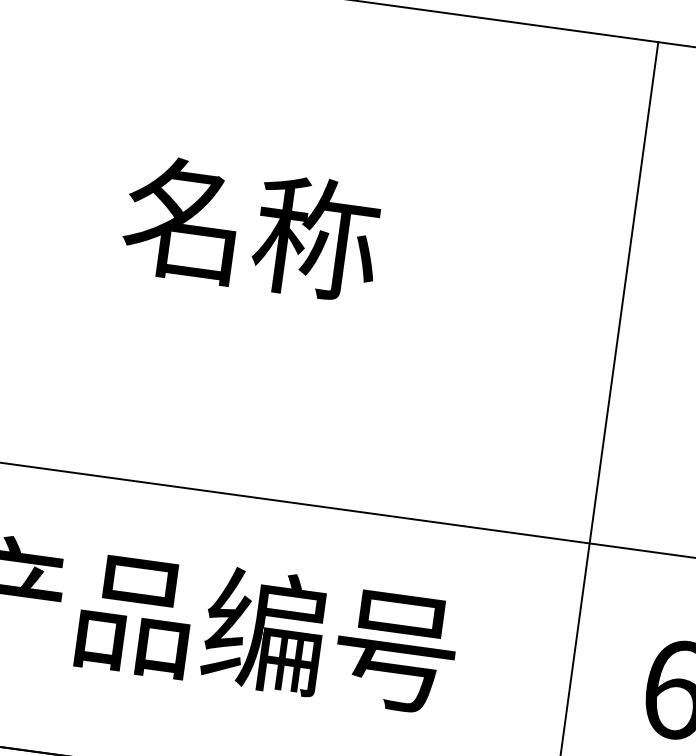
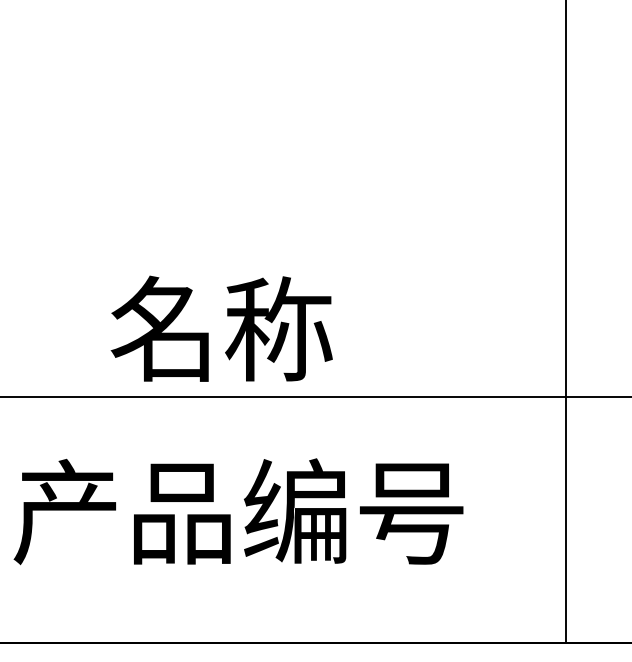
text: (251, 228) -> (221, 328), moved

